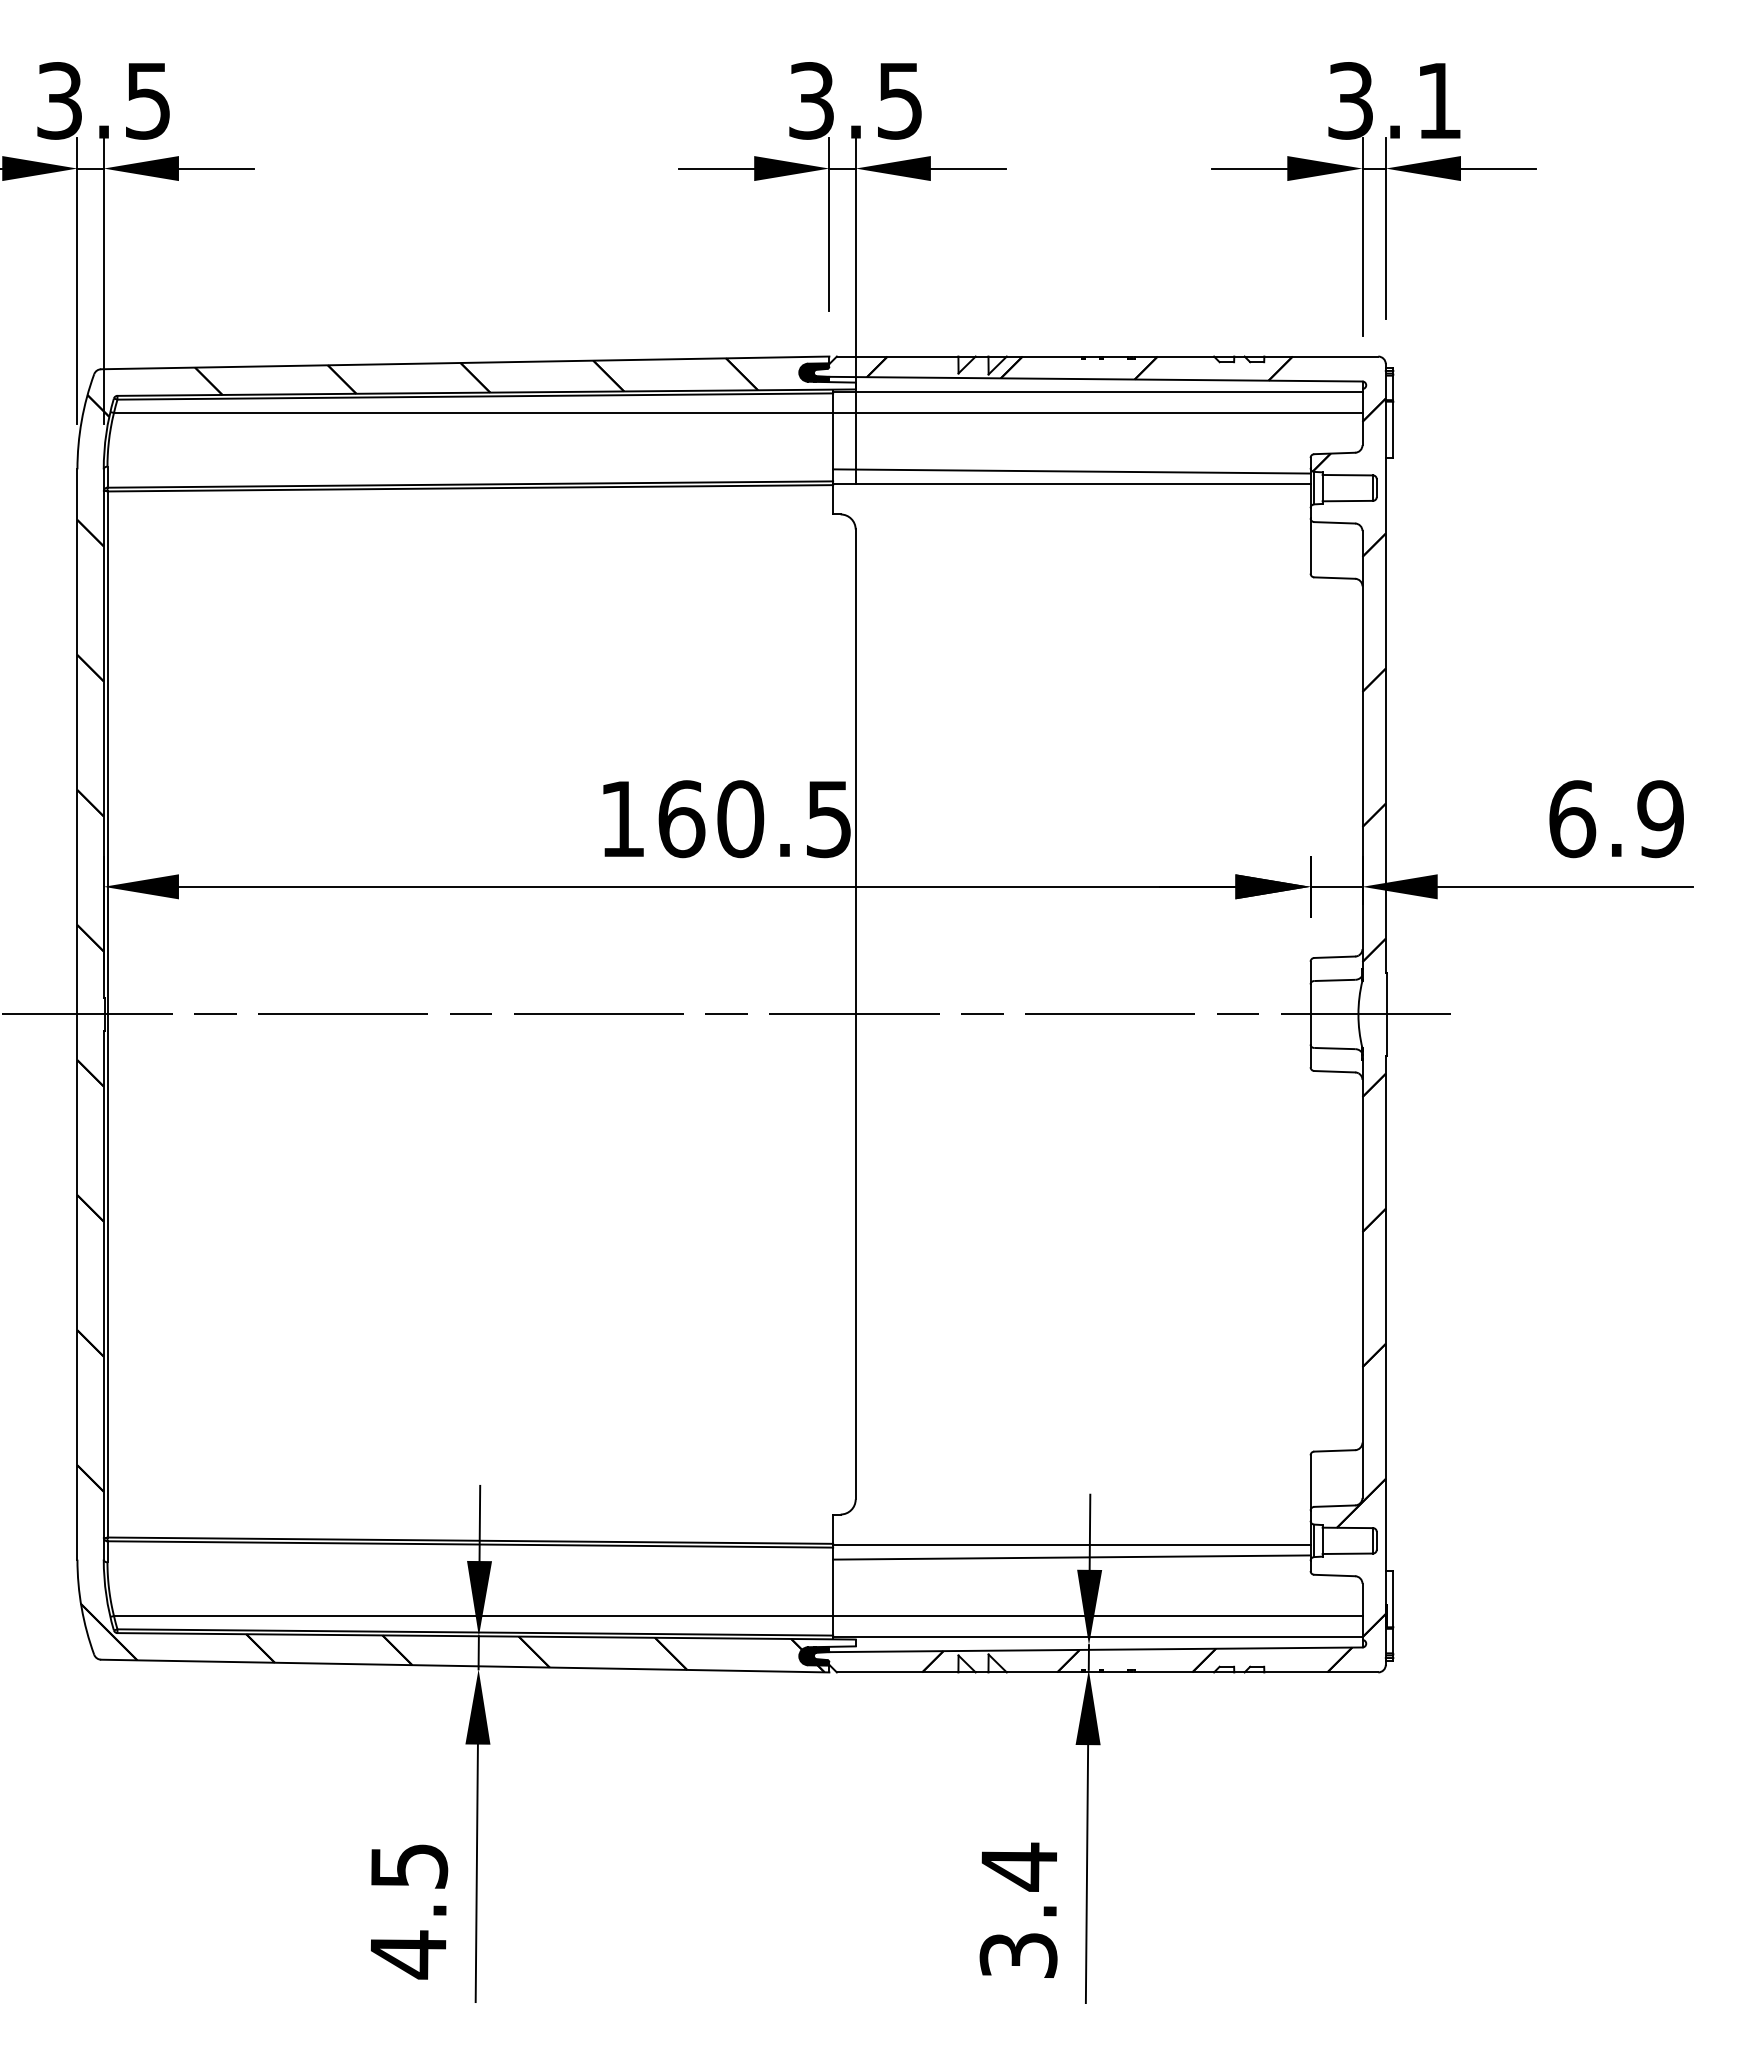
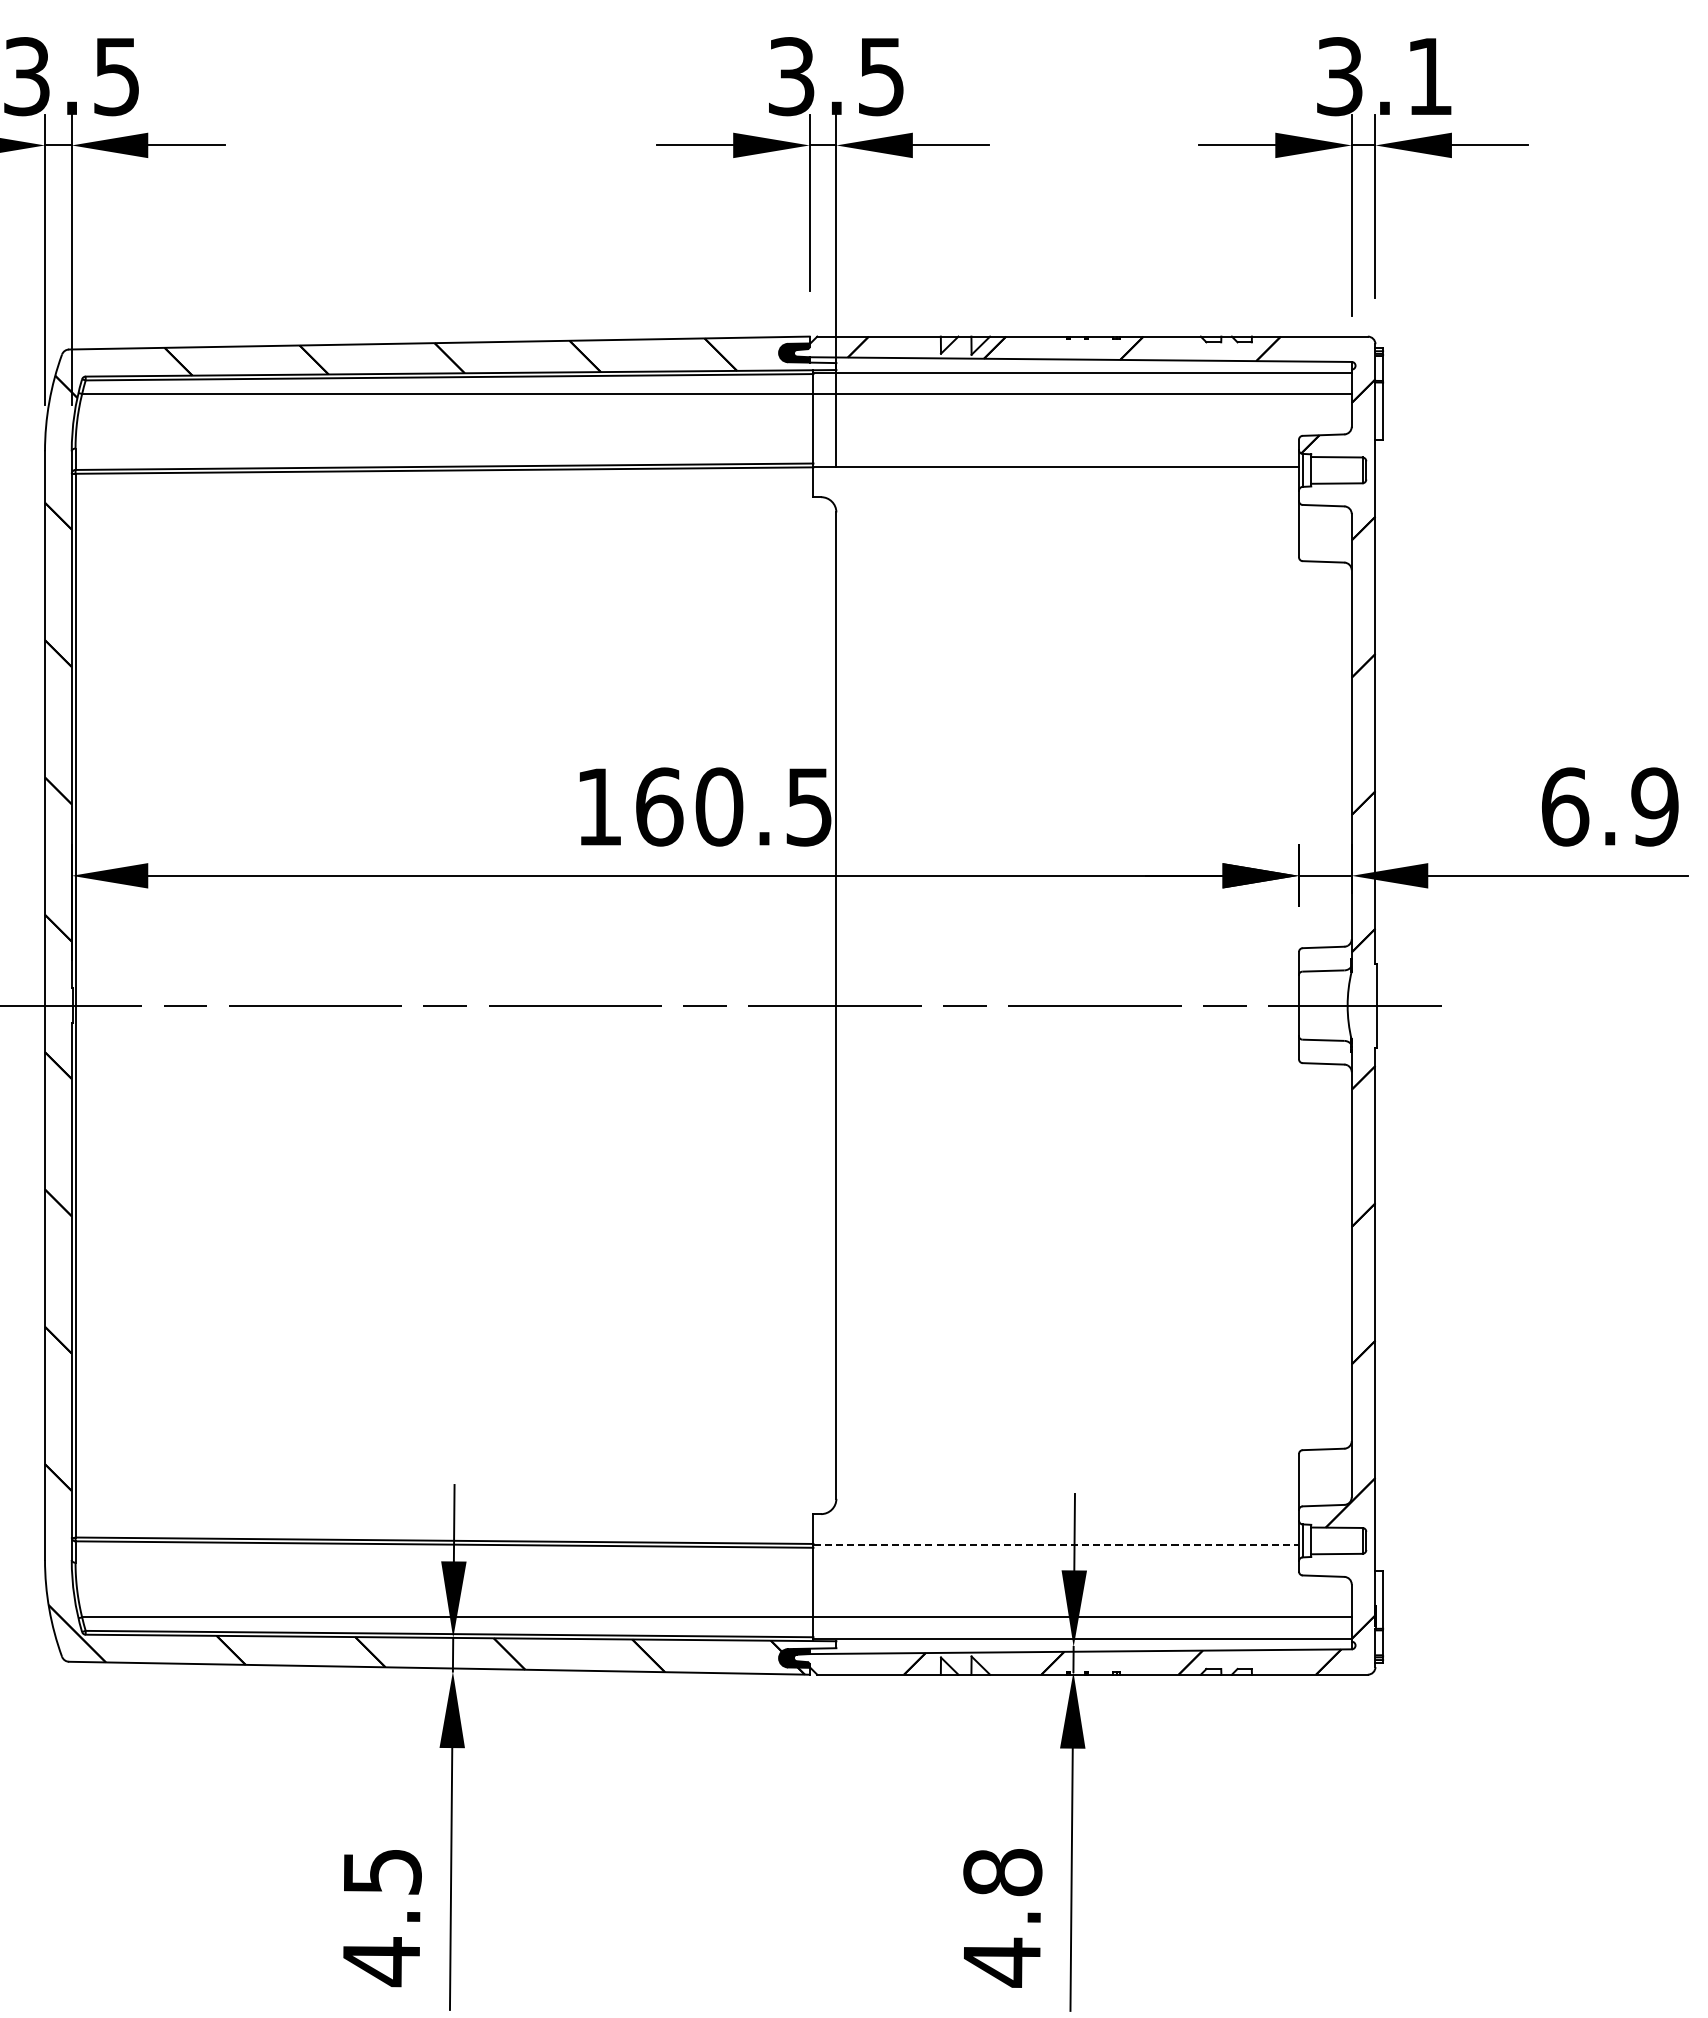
line: (1071, 471) -> (1055, 453), removed
line: (1071, 1544) -> (1055, 1544), solid -> dashed
line: (1071, 1557) -> (1055, 1557), removed
text: (1018, 1911) -> (1001, 1917), 3.4 -> 4.8

